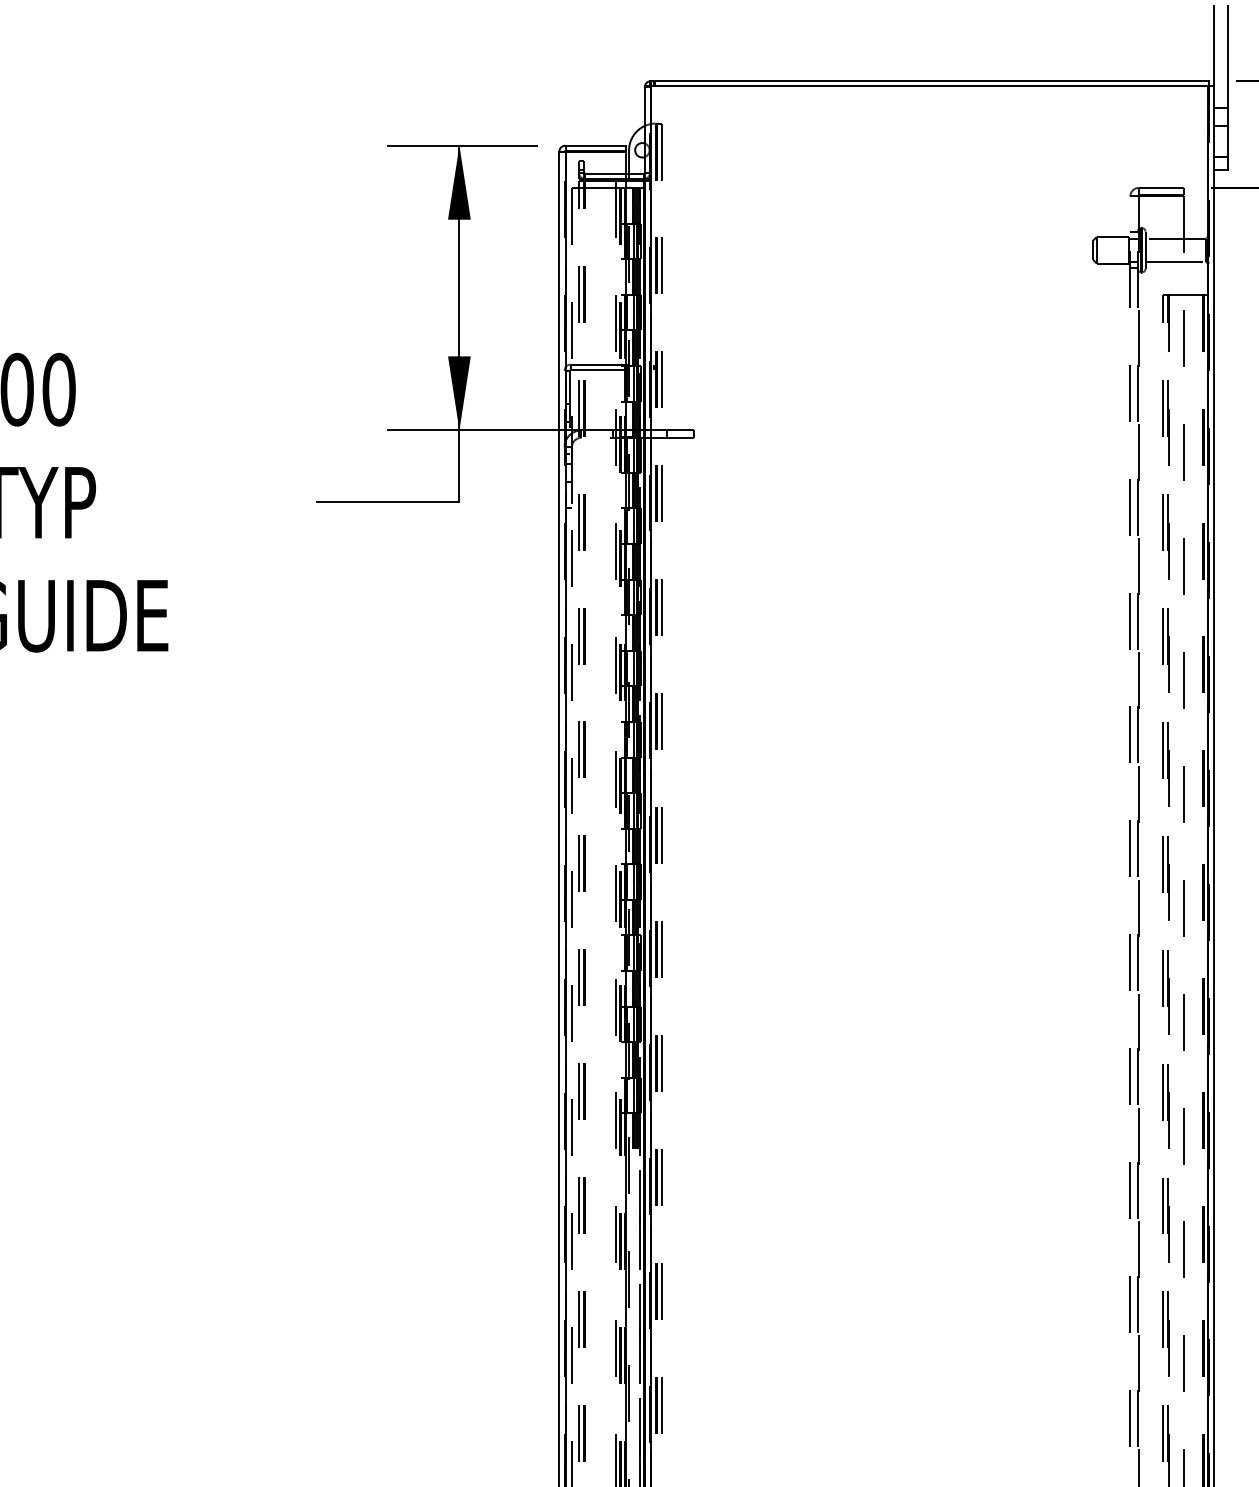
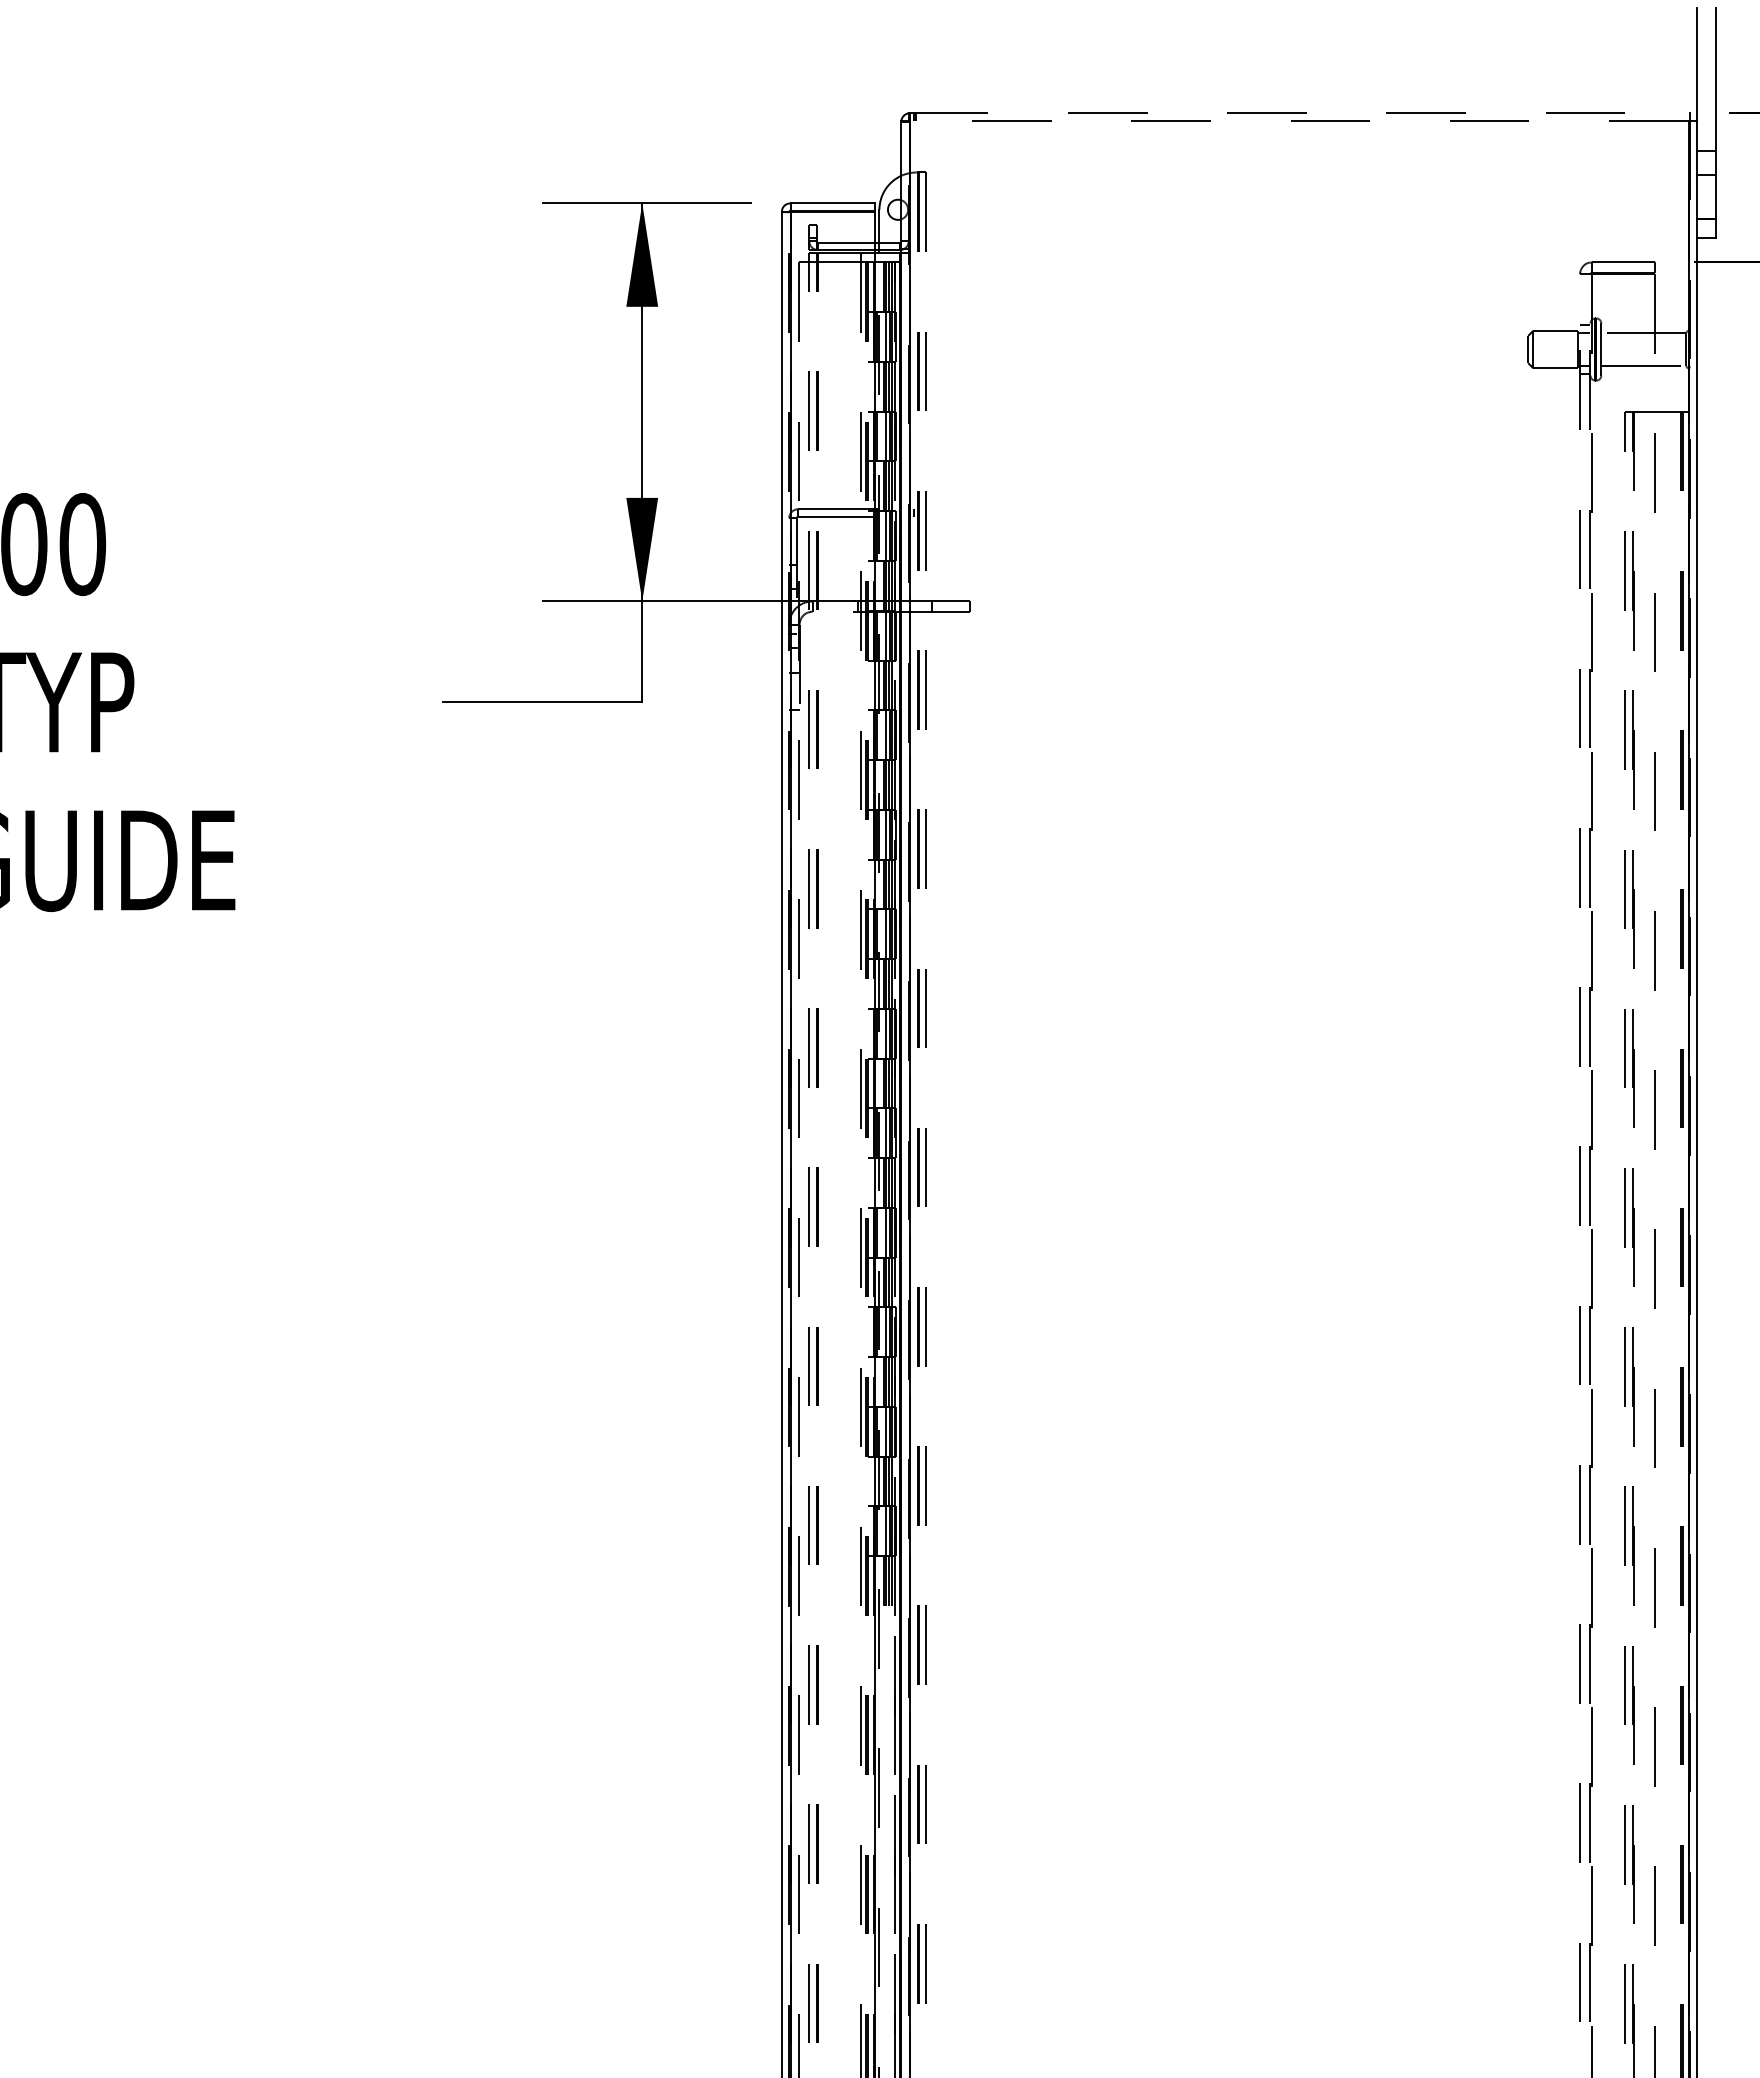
line: (929, 81) -> (1299, 113), solid -> dashed
line: (928, 86) -> (1298, 120), solid -> dashed

